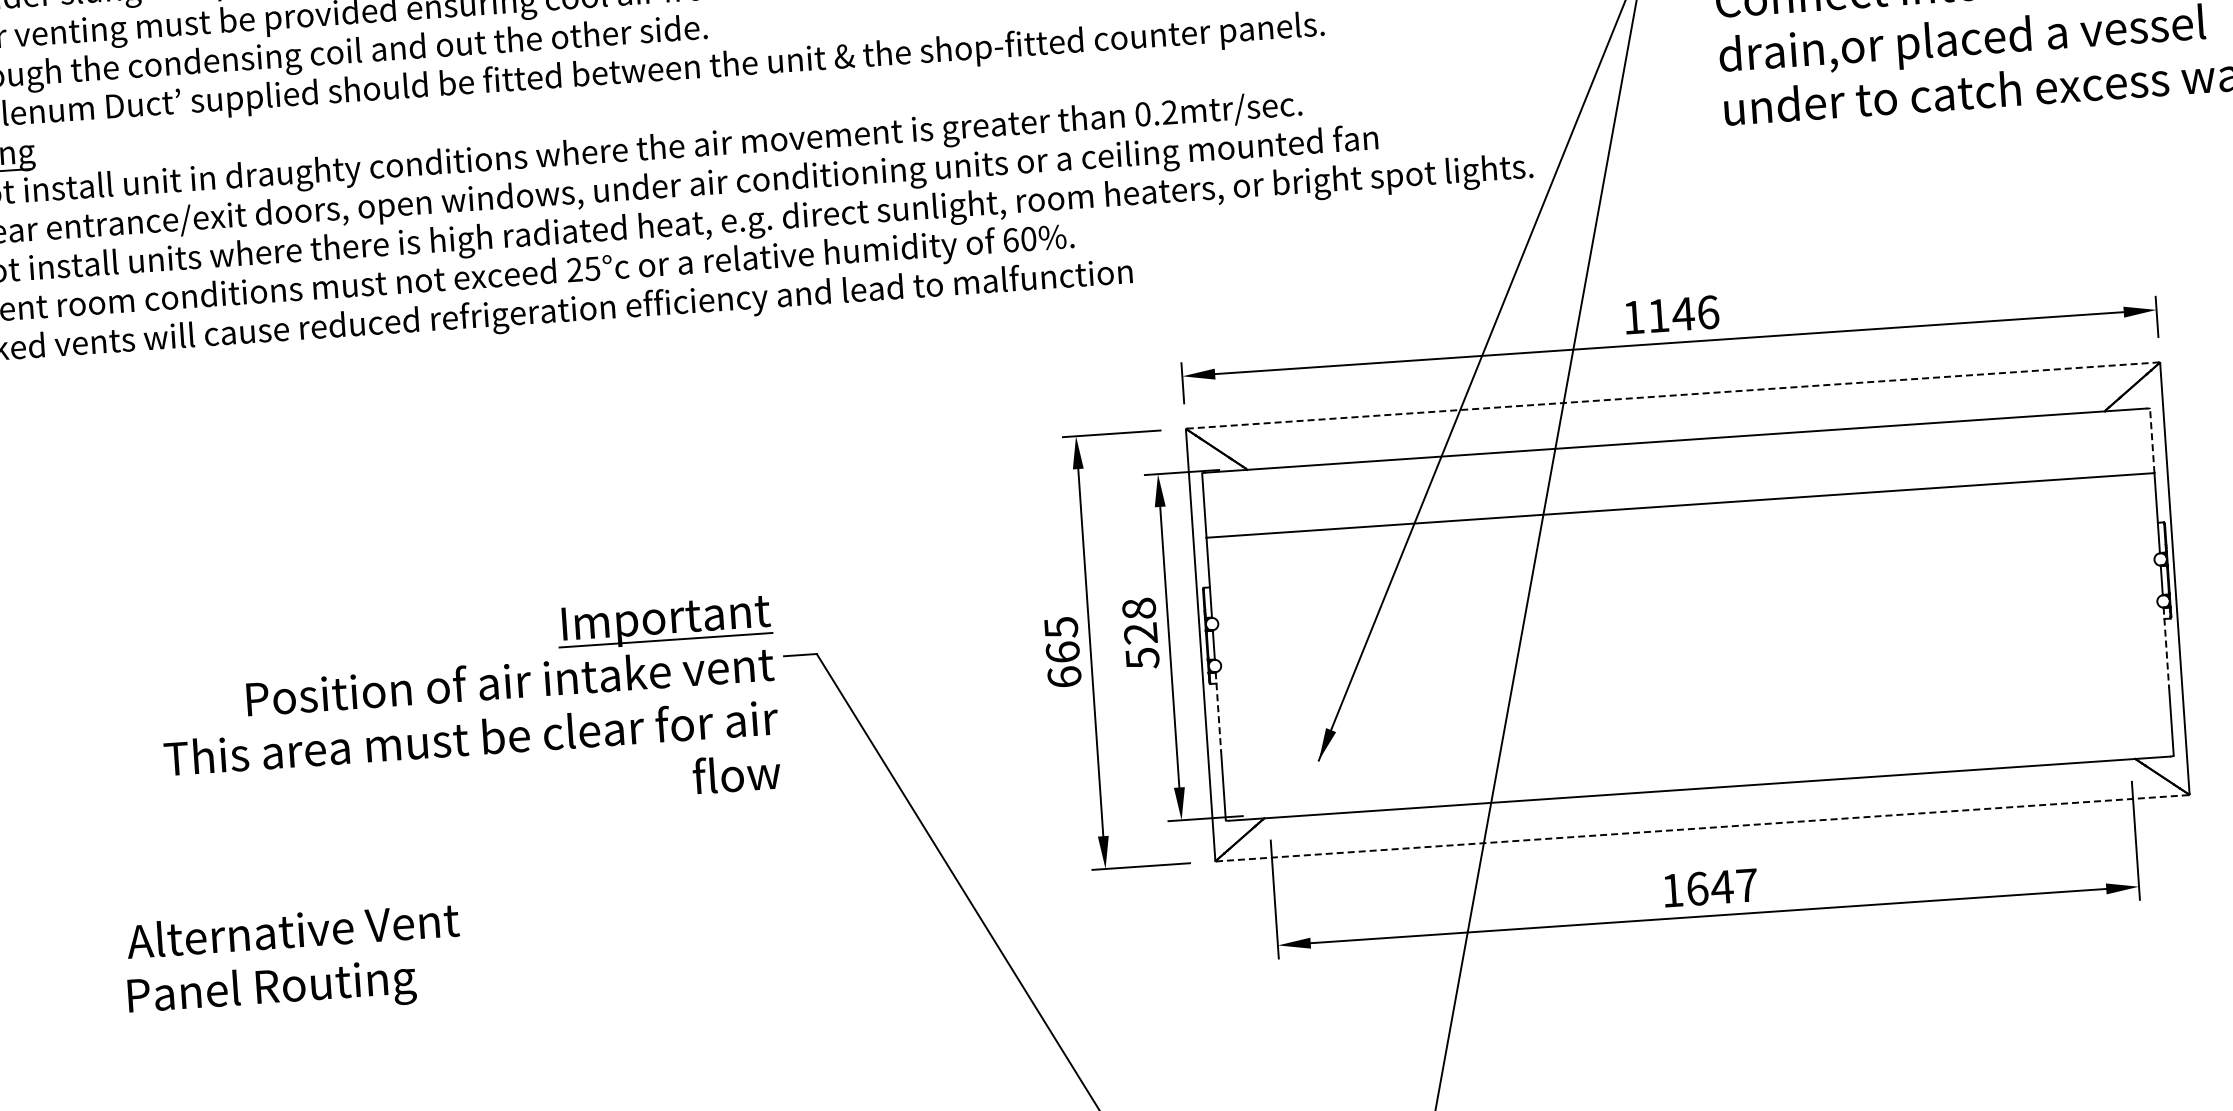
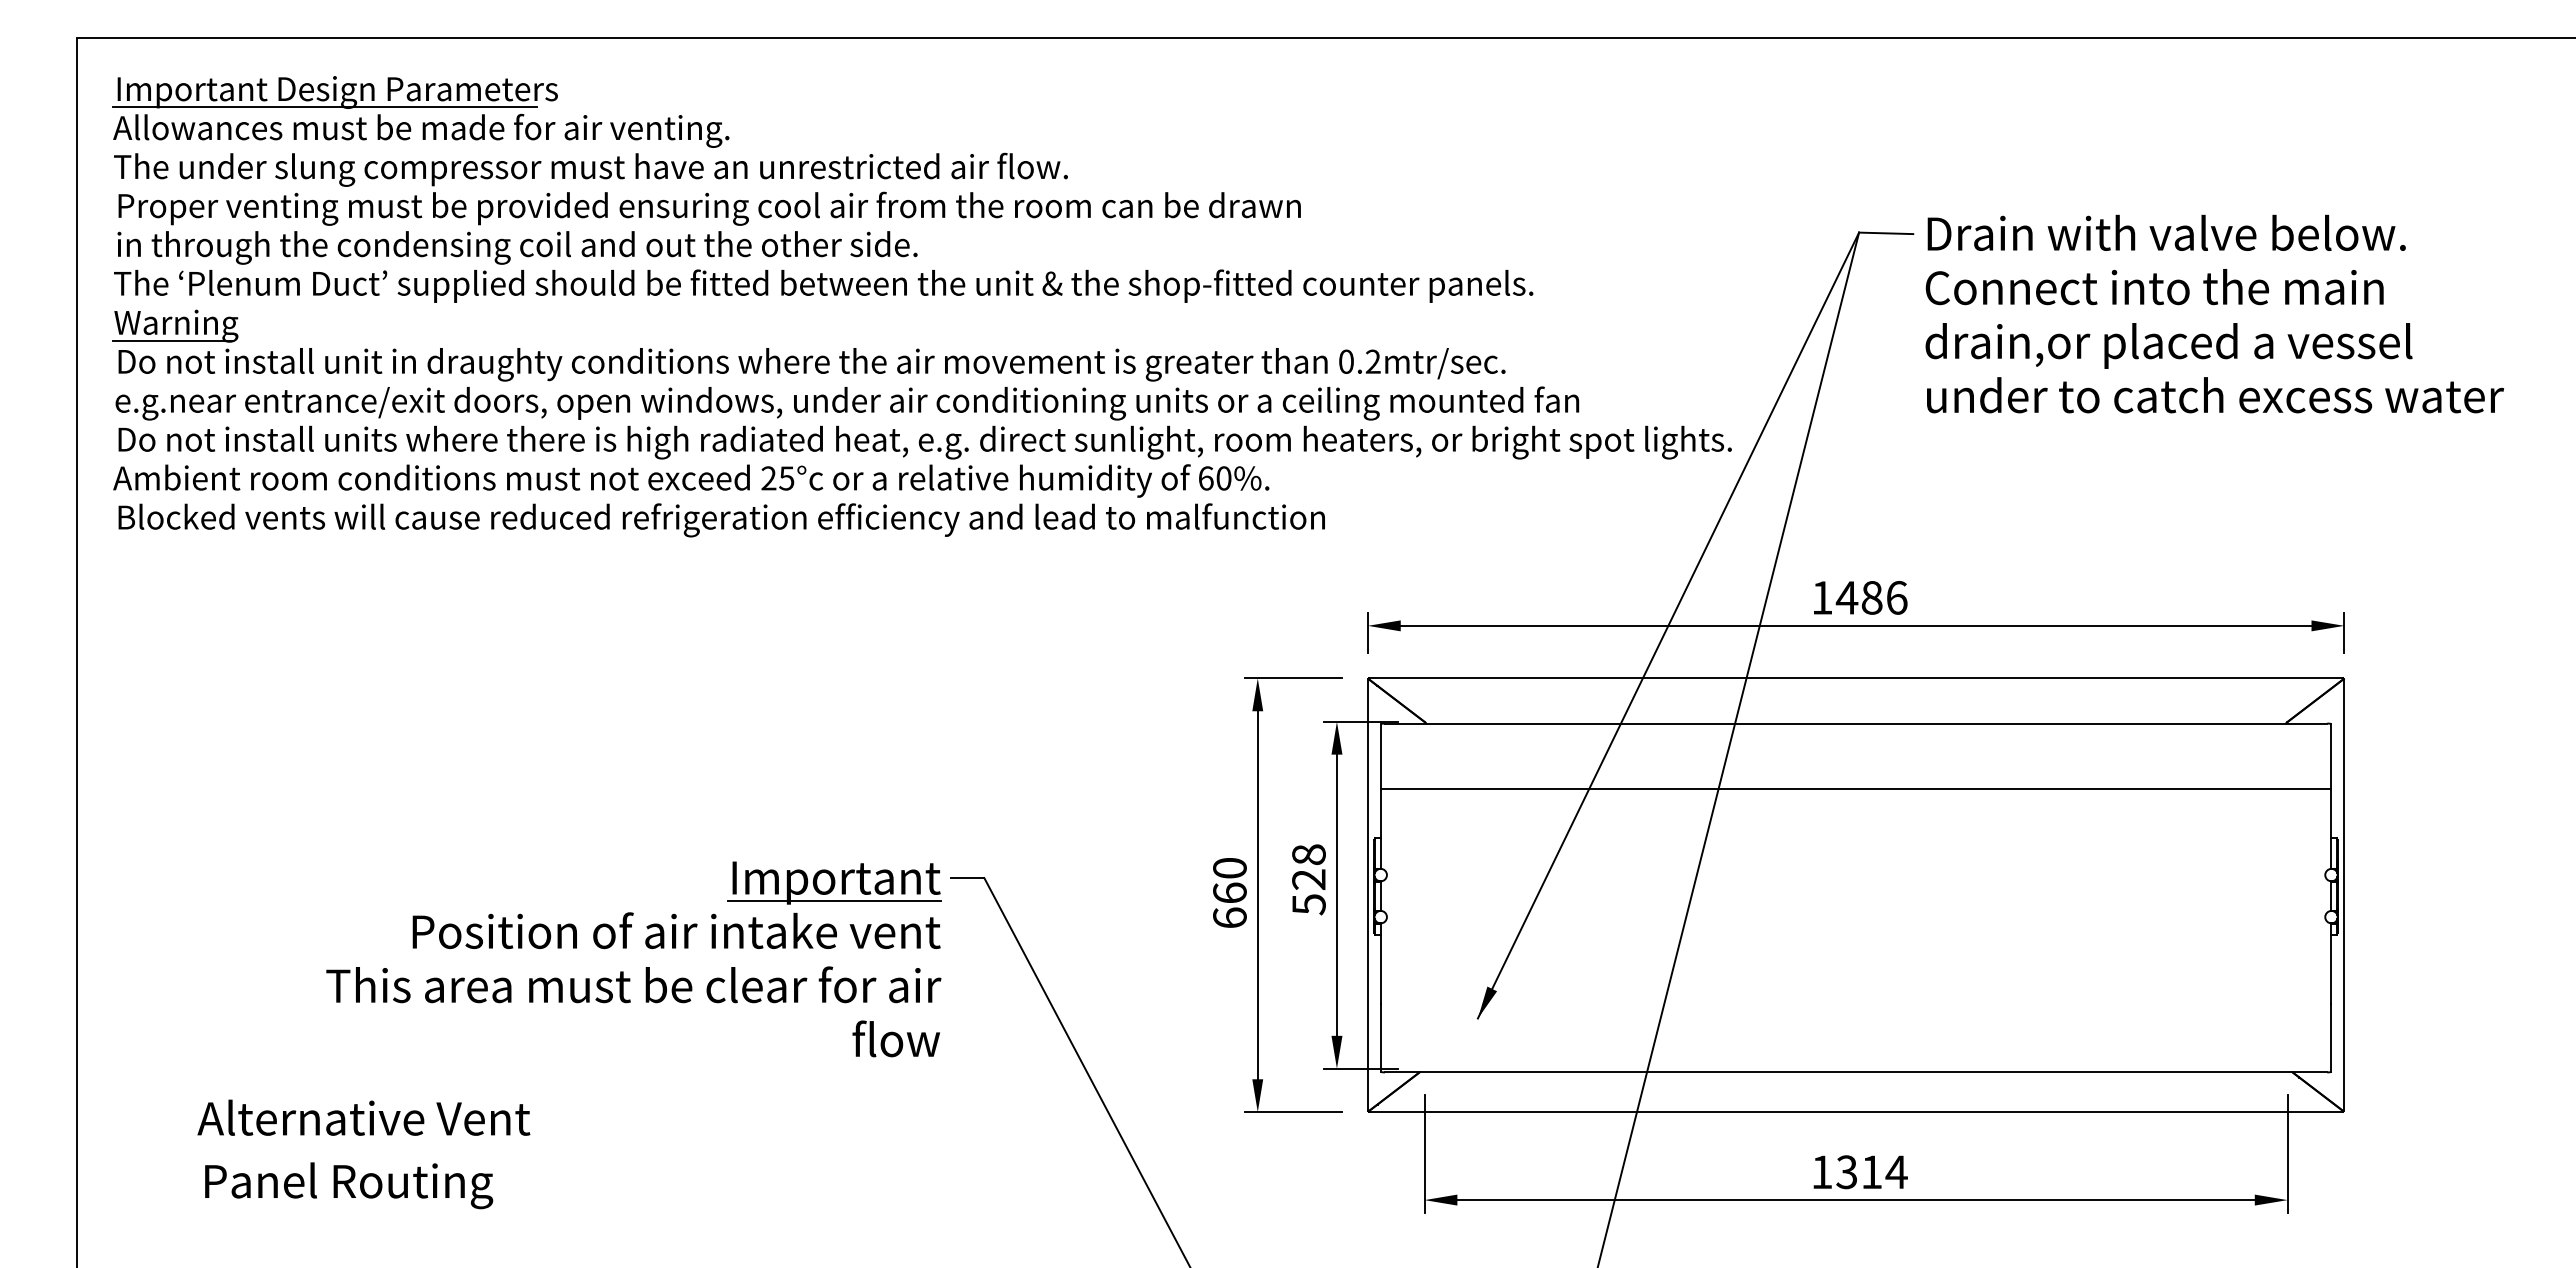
text: (1670, 314) -> (1859, 597), 1146 -> 1486
line: (1673, 395) -> (1856, 678), dashed -> solid
line: (2152, 440) -> (2331, 755), dashed -> solid
text: (1060, 627) -> (1229, 868), 665 -> 660
line: (2166, 647) -> (2331, 963), dashed -> solid
part: (461, 701) -> (626, 948), moved
line: (1218, 712) -> (1381, 963), dashed -> solid
line: (1701, 828) -> (1855, 1112), dashed -> solid
text: (1721, 887) -> (1871, 1172), 1647 -> 1314
text: (292, 929) -> (363, 1117), moved
text: (272, 990) -> (349, 1185), moved

